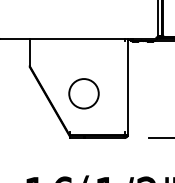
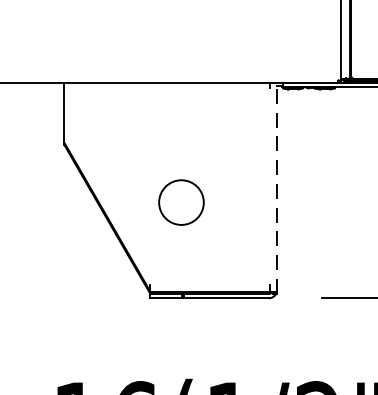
line: (128, 87) -> (277, 188), solid -> dashed
circle: (83, 93) -> (180, 201), size x0.7

